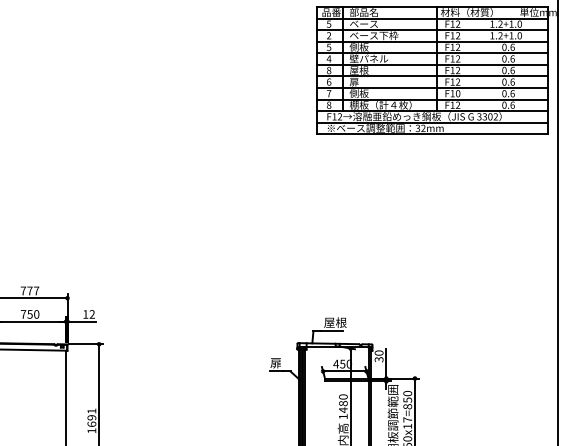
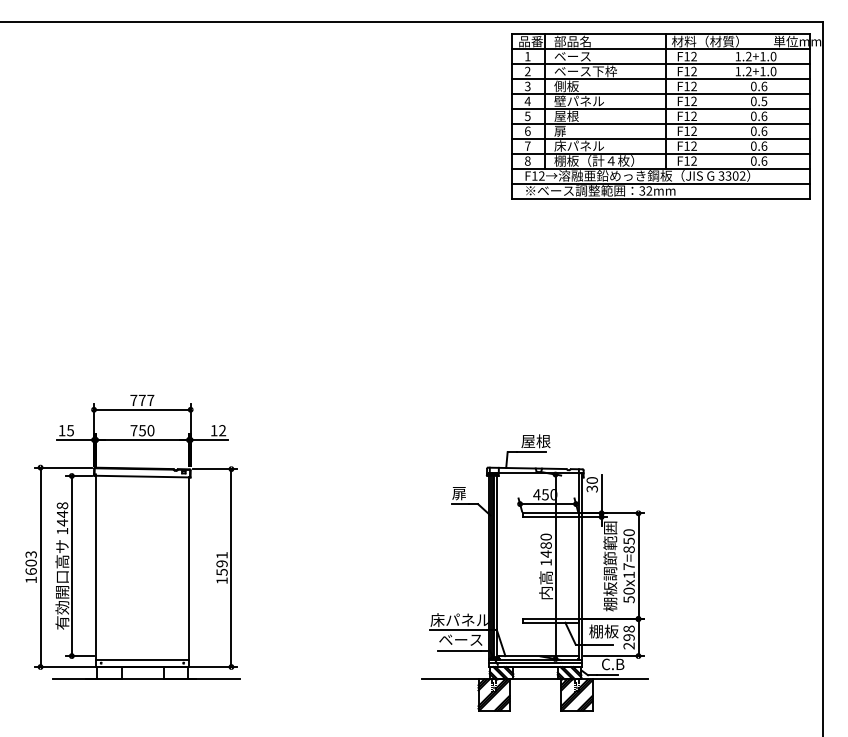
text: (328, 24) -> (527, 56), 5 -> 1
text: (328, 46) -> (527, 85), 5 -> 3
text: (512, 59) -> (764, 101), 0.6 -> 0.5
text: (328, 69) -> (527, 115), 8 -> 5
text: (368, 93) -> (578, 145), 側板 -> 床パネル
text: (457, 93) -> (693, 145), F10 -> F12
text: (91, 423) -> (221, 571), 1691 -> 1591

